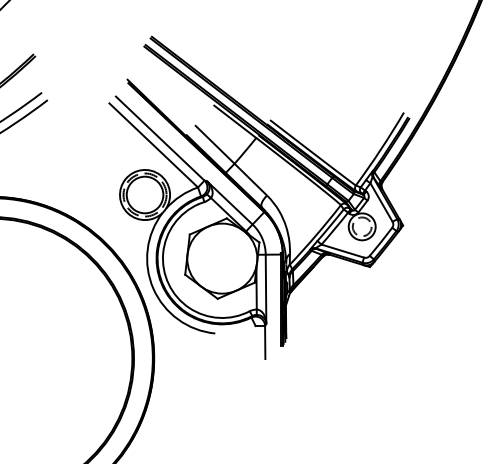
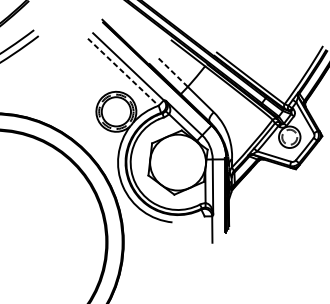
line: (214, 144) -> (171, 71), solid -> dashed
line: (154, 145) -> (123, 72), solid -> dashed

